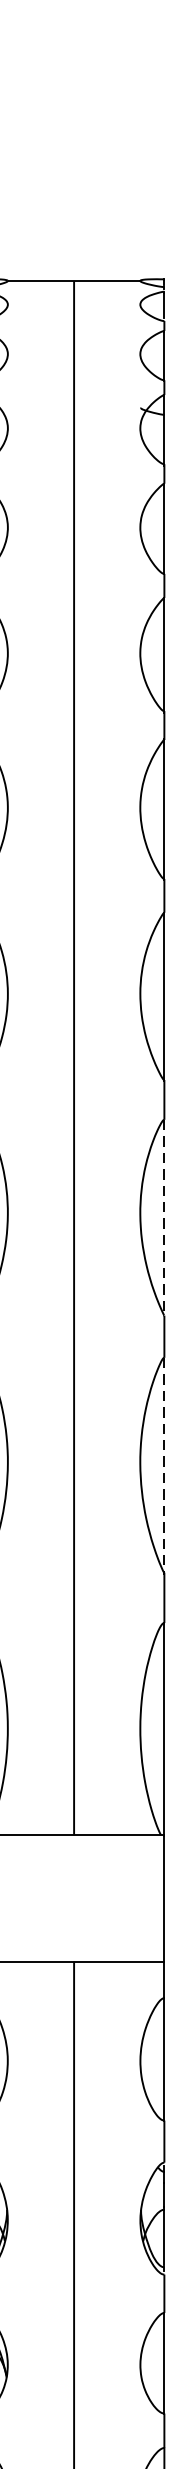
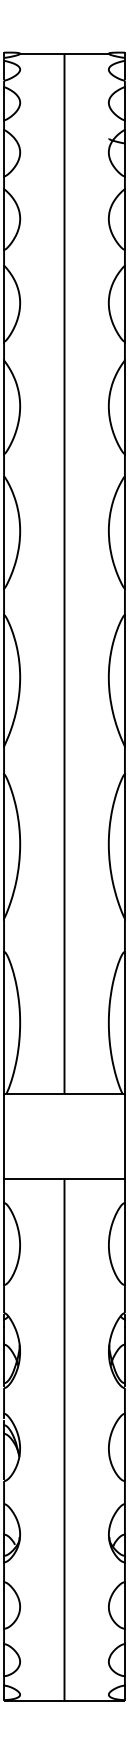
line: (163, 1217) -> (124, 680), dashed -> solid
line: (163, 1466) -> (124, 847), dashed -> solid

